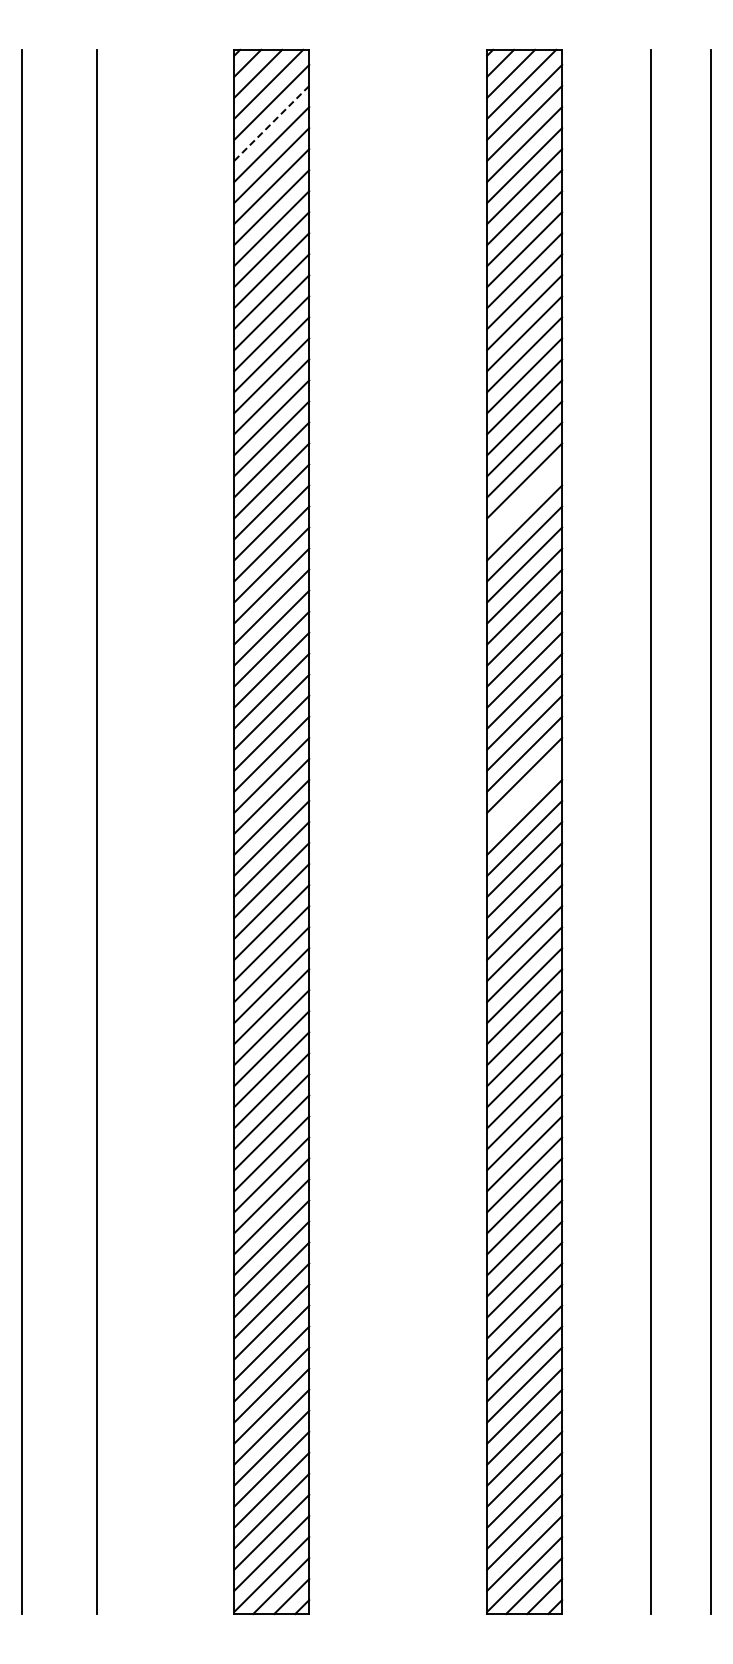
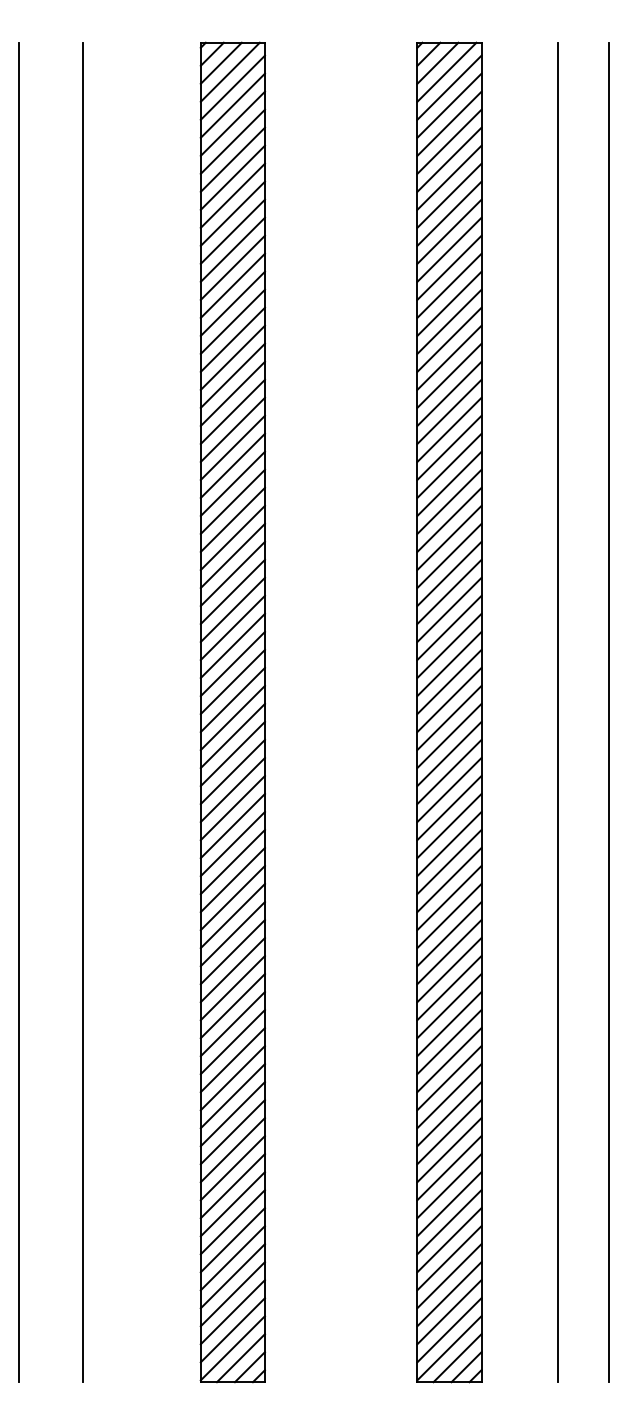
line: (271, 123) -> (232, 105), dashed -> solid
line: (524, 501) -> (449, 429), added
line: (524, 795) -> (449, 681), added

